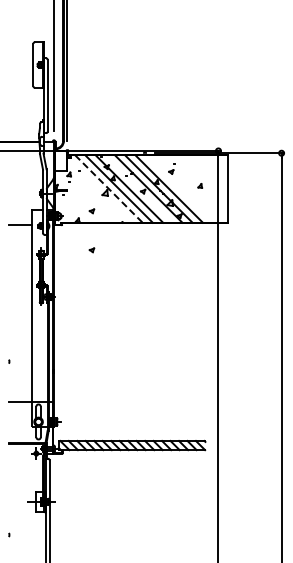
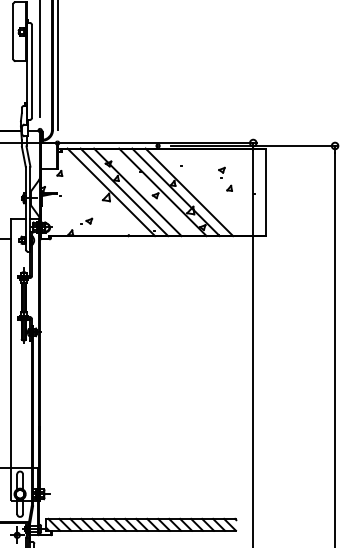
part: (171, 168) -> (222, 165), moved
line: (108, 189) -> (110, 192), dashed -> solid
part: (91, 250) -> (88, 272), removed

